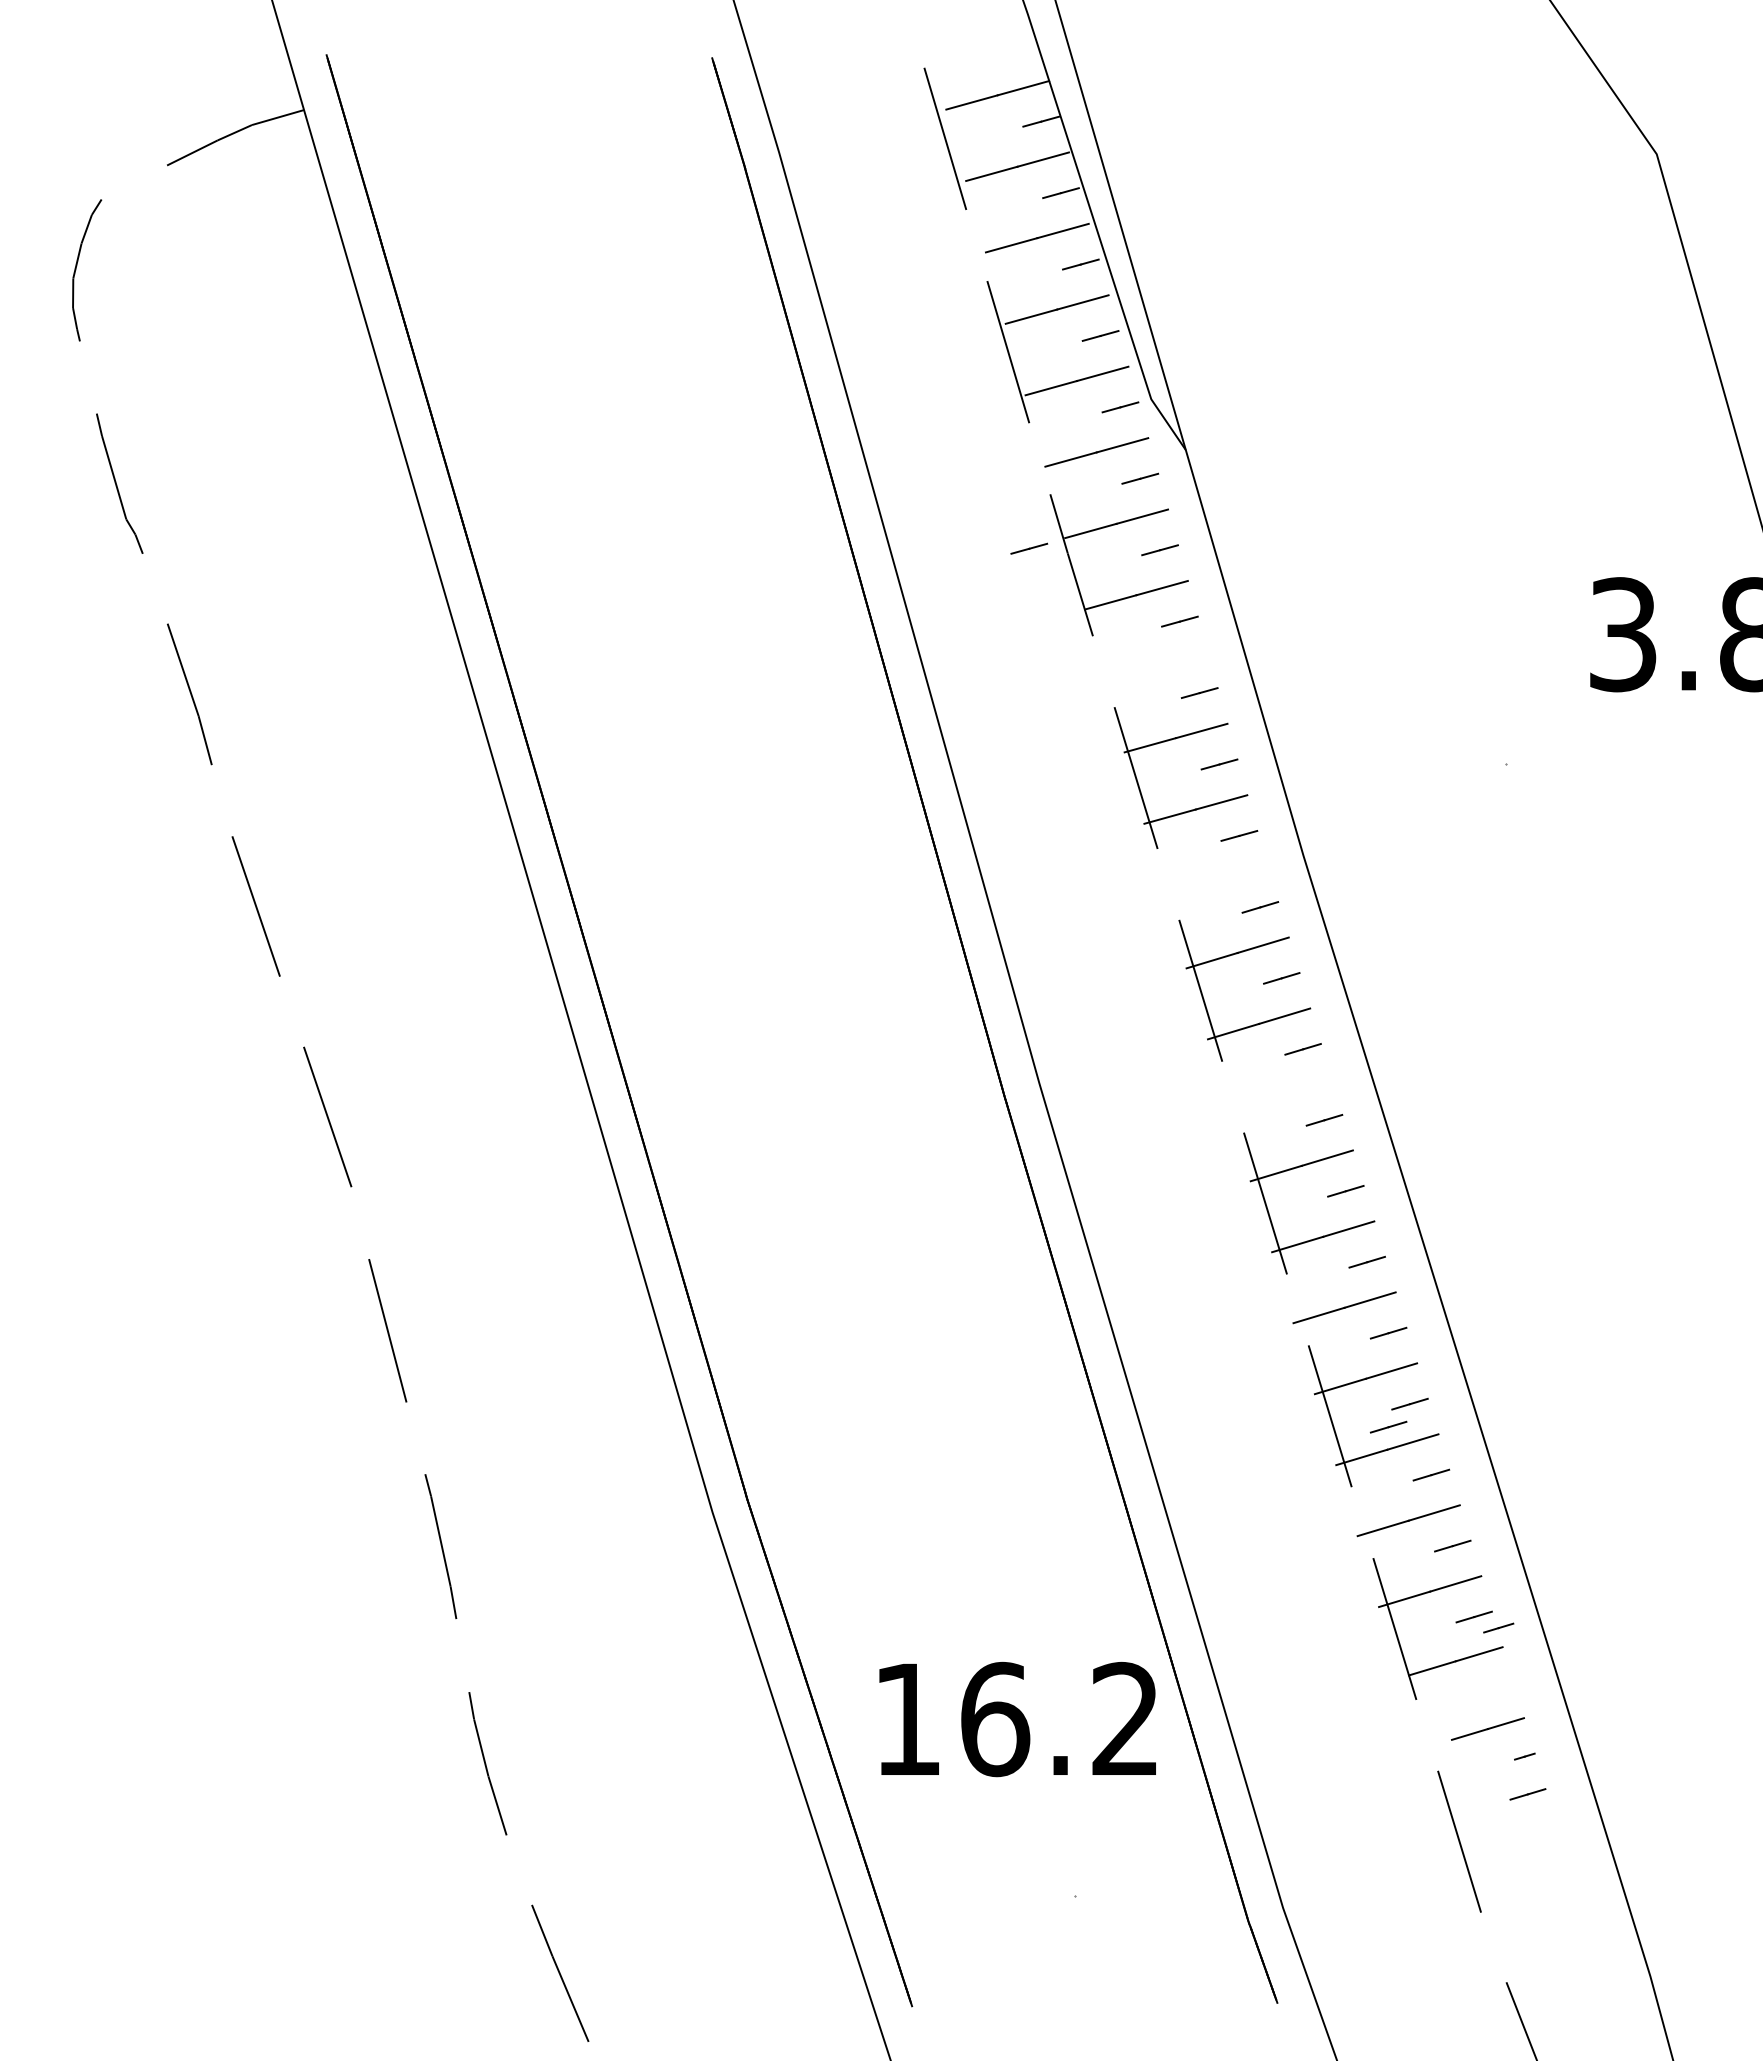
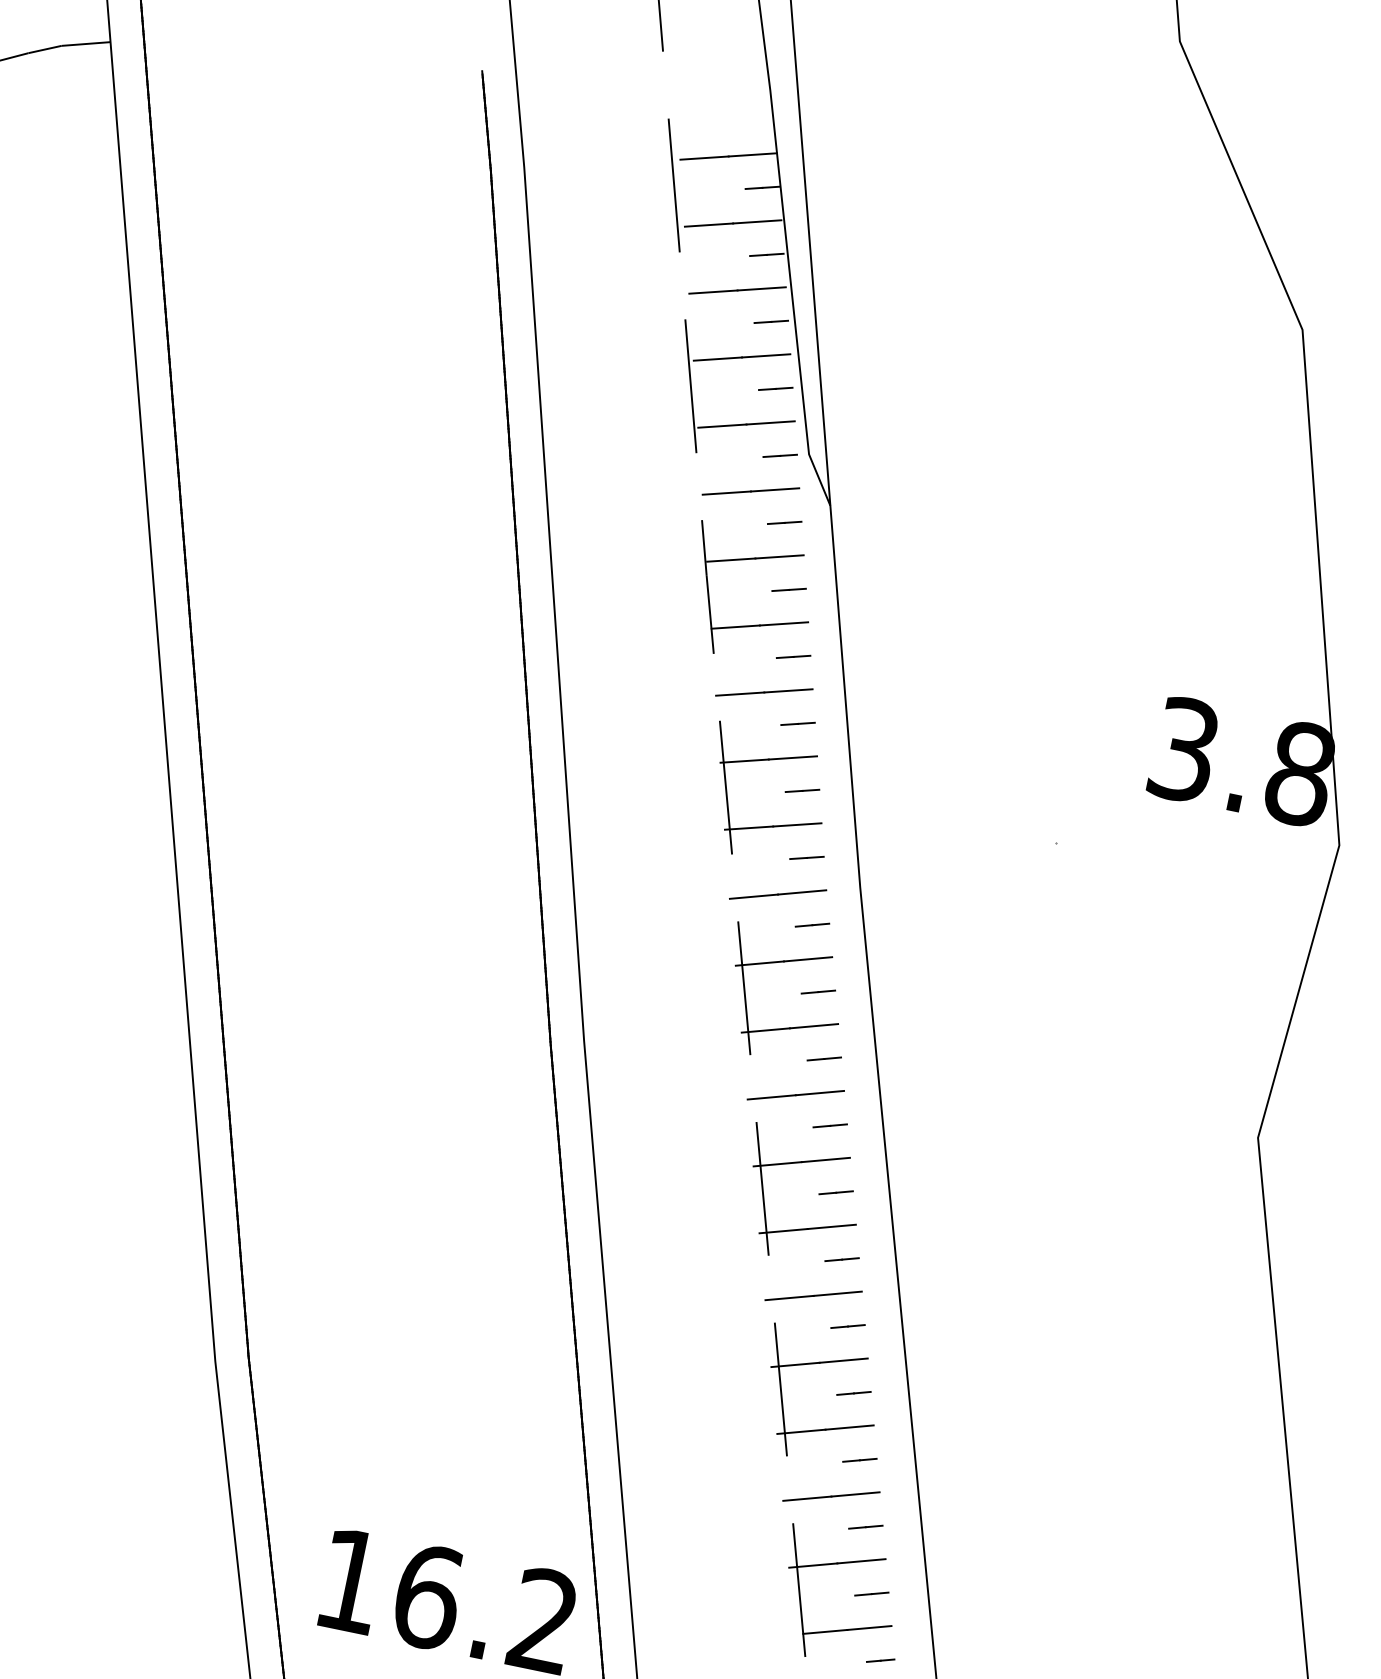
line: (1029, 548) -> (673, 564), removed
line: (1155, 666) -> (763, 692), added
line: (1216, 881) -> (778, 894), added
line: (1280, 1094) -> (795, 1094), added
line: (1388, 1426) -> (830, 1409), removed
line: (1498, 1627) -> (880, 1660), moved

